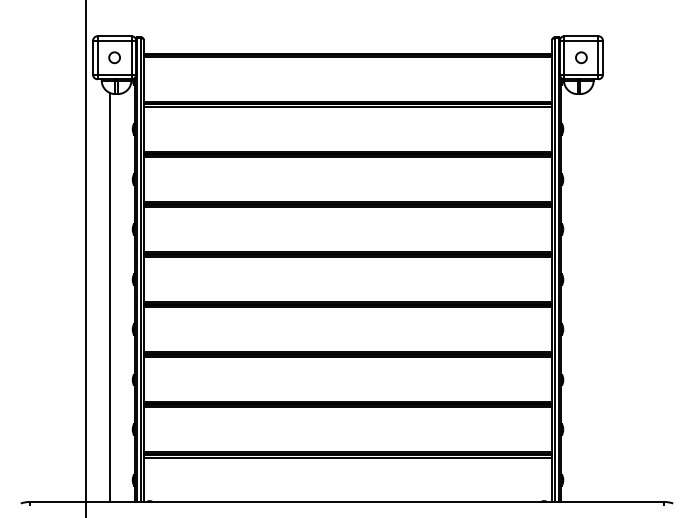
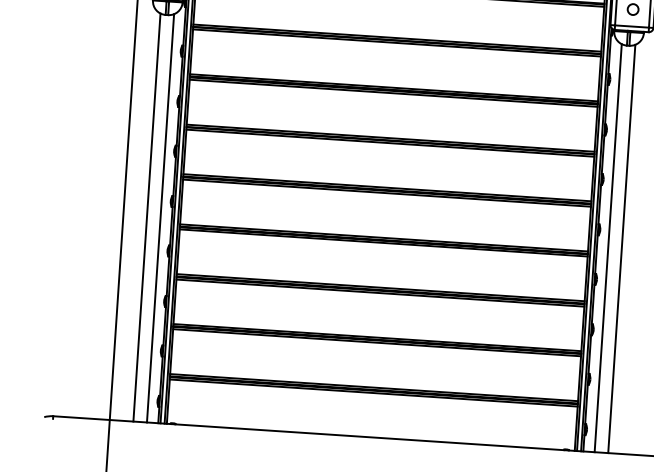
line: (123, 296) -> (160, 217), added
line: (585, 296) -> (621, 248), added
line: (572, 297) -> (608, 248), added

